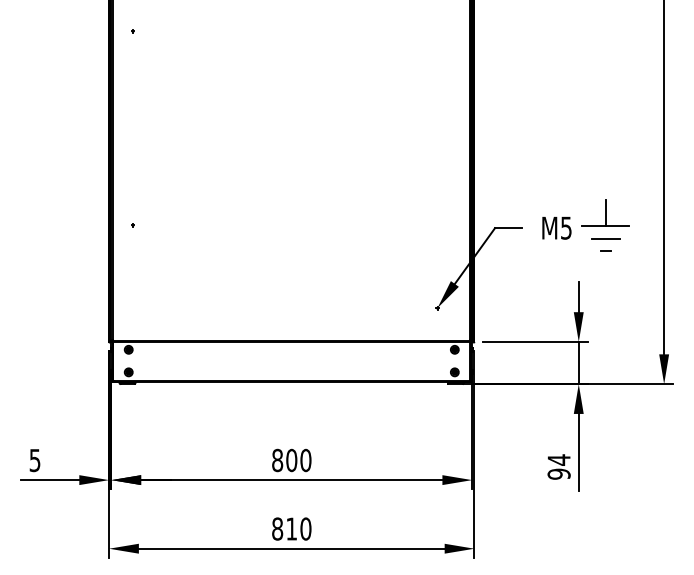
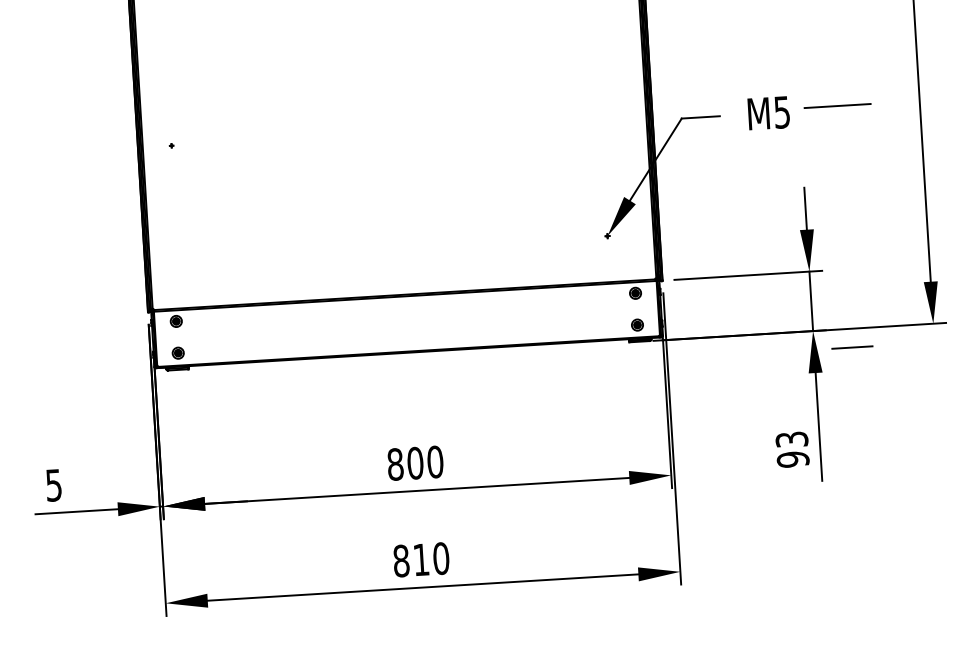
line: (605, 212) -> (835, 86), removed
line: (605, 238) -> (851, 347), moved
line: (605, 250) -> (839, 140), removed
text: (558, 459) -> (791, 438), 94 -> 93

